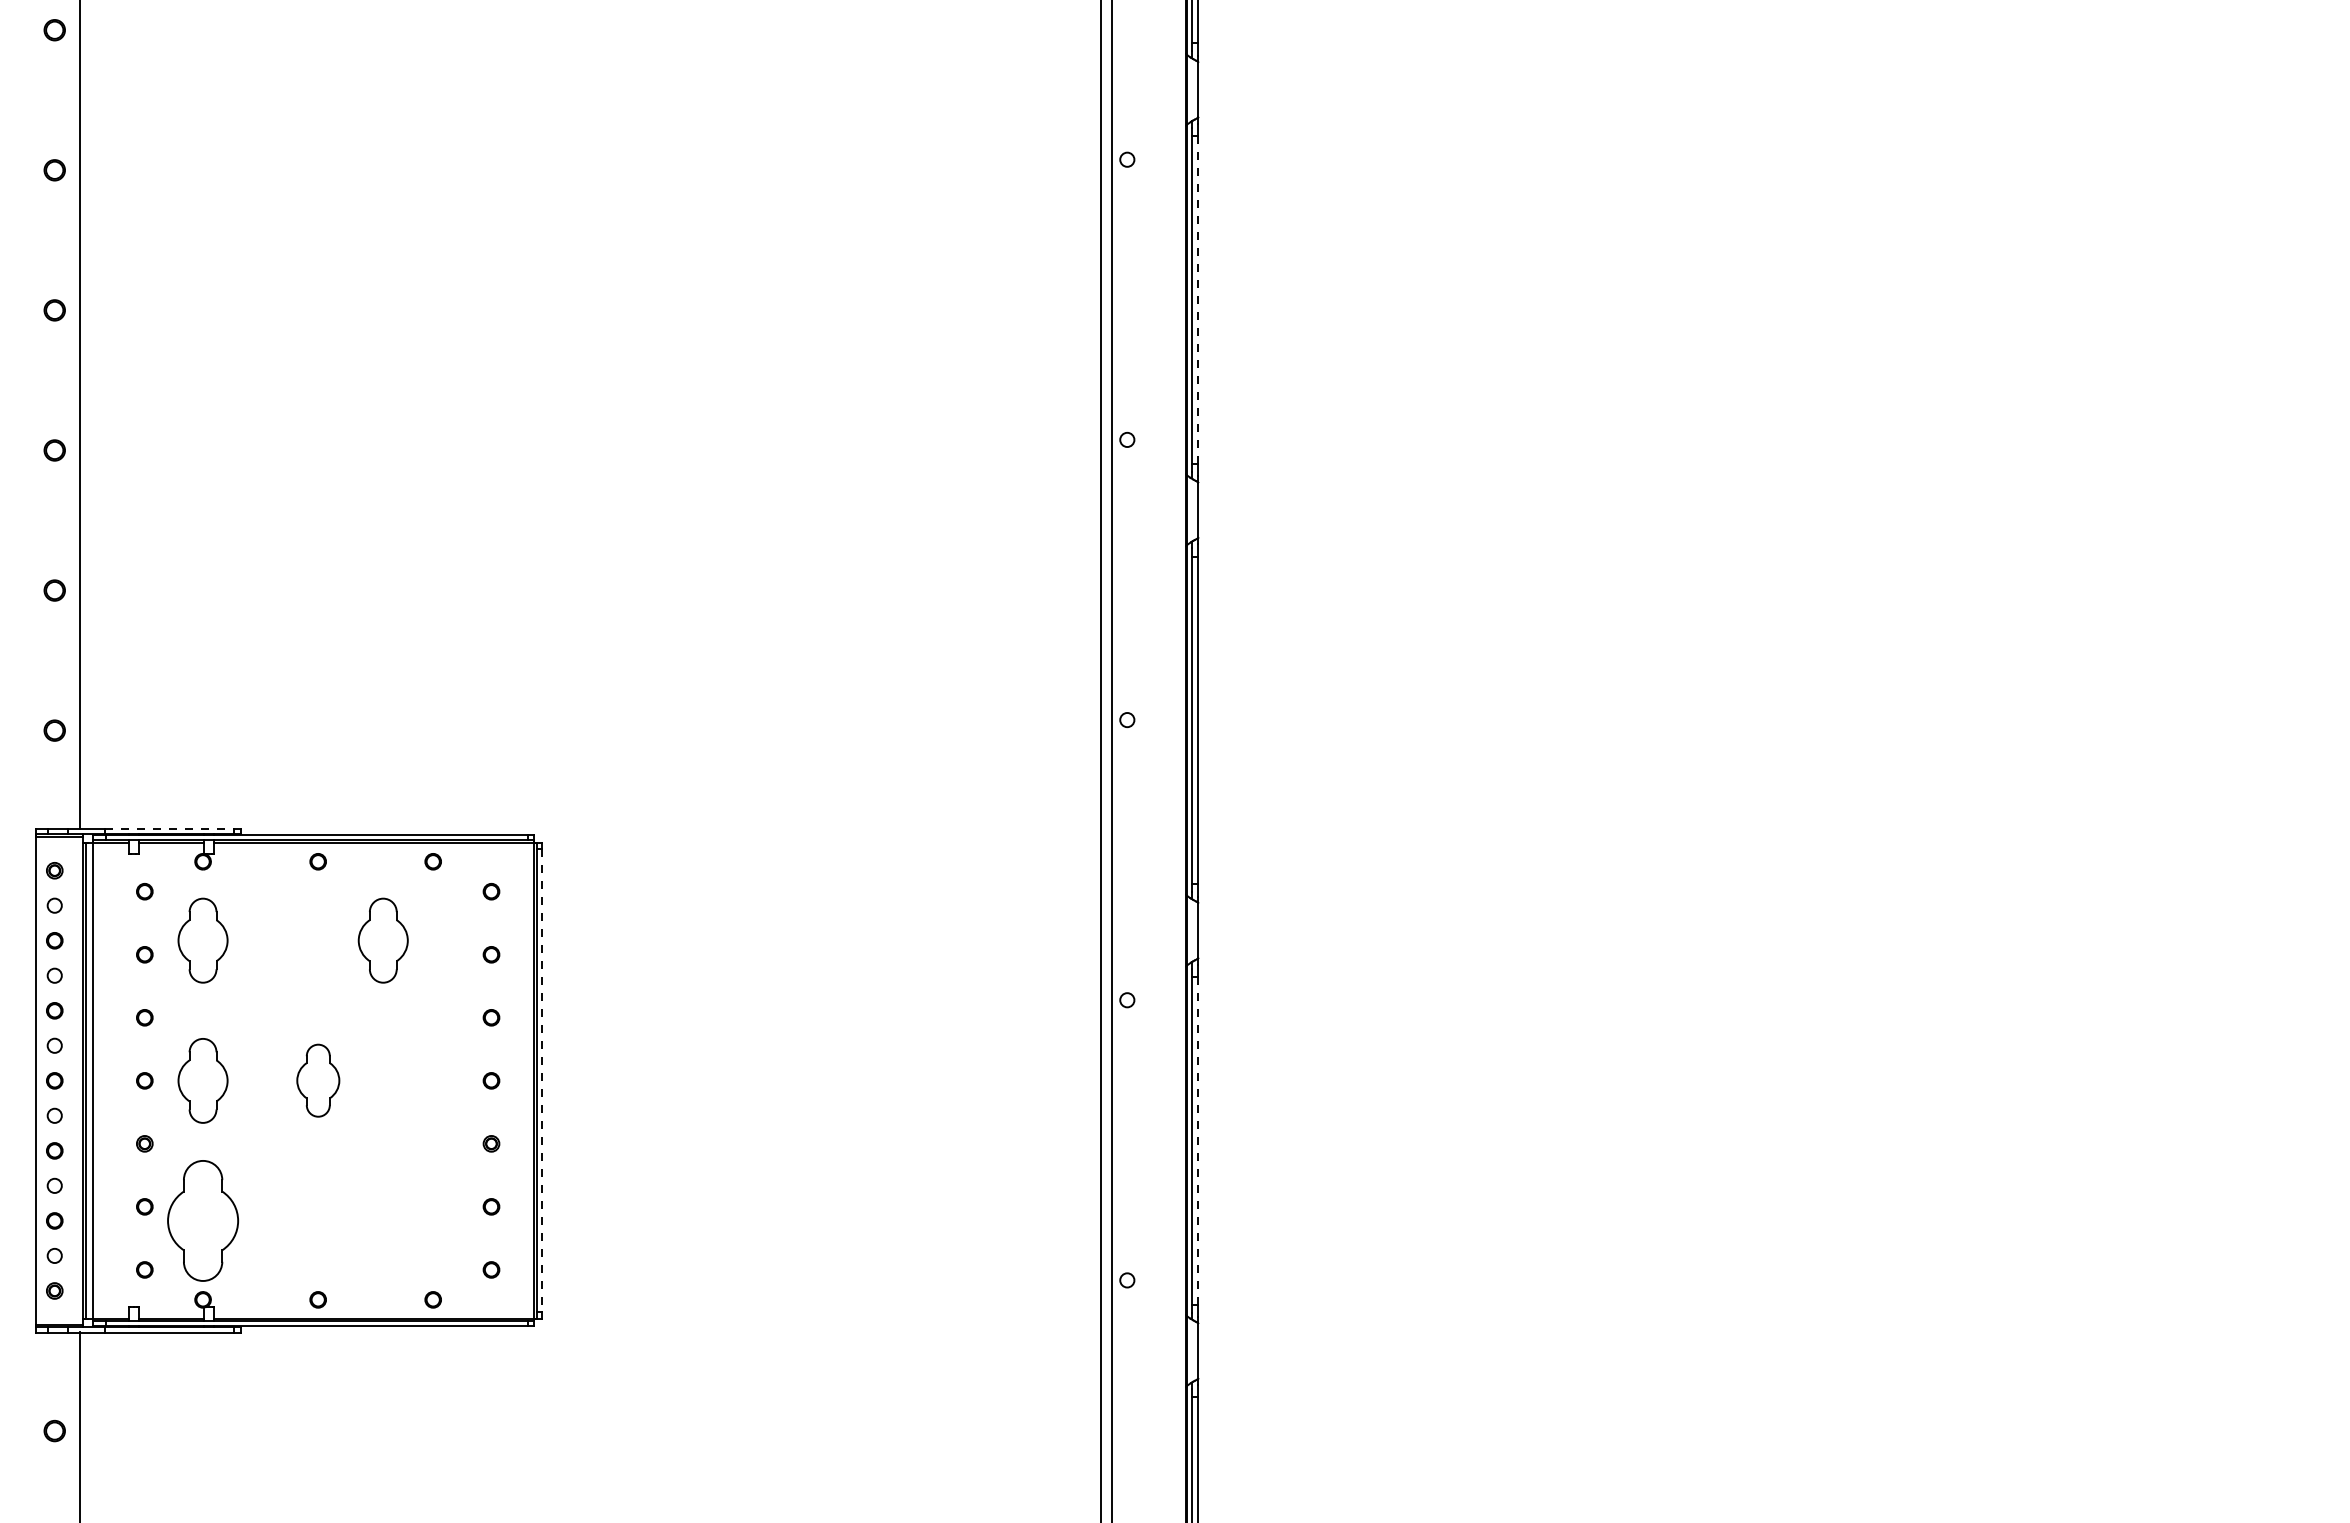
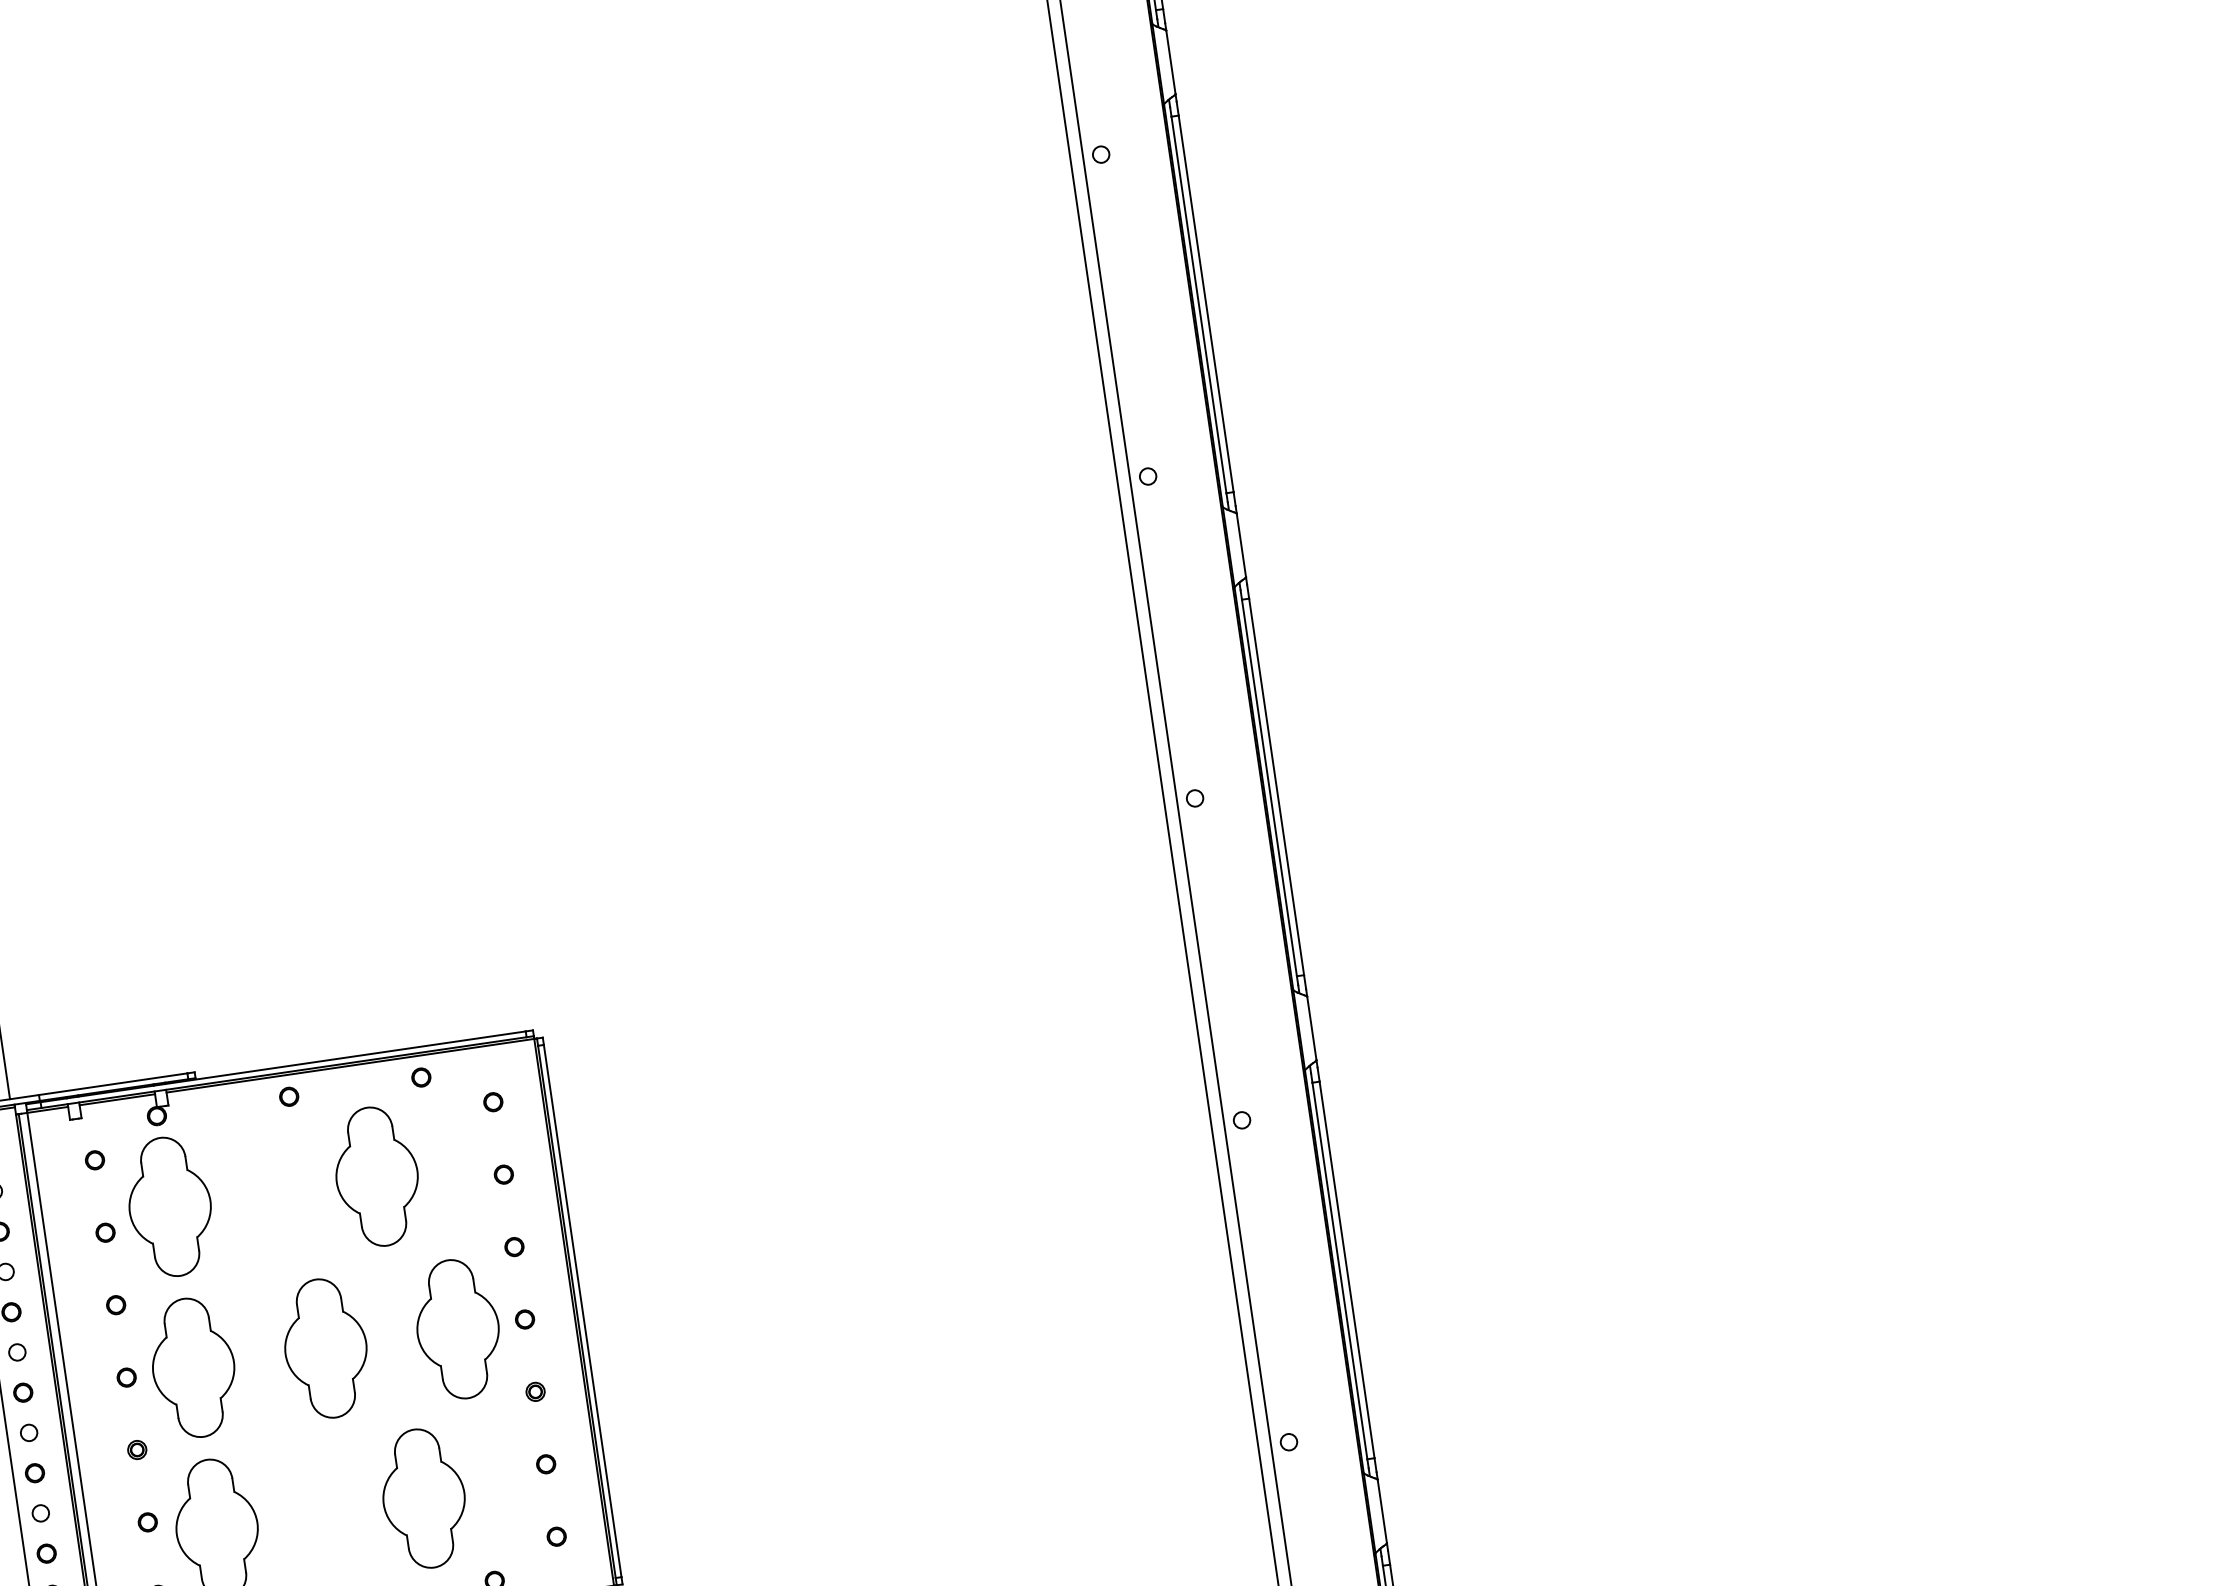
line: (1198, 300) -> (1206, 304), dashed -> solid
line: (169, 829) -> (112, 1084), dashed -> solid
part: (202, 940) -> (169, 1206), size x1.43
part: (383, 940) -> (377, 1176), size x1.43
part: (202, 1080) -> (192, 1367), size x1.43
part: (318, 1080) -> (326, 1348), size x1.67
part: (433, 1080) -> (458, 1328), added
line: (541, 1080) -> (582, 1310), dashed -> solid
line: (1198, 1140) -> (1347, 1269), dashed -> solid
part: (383, 1220) -> (424, 1498), added

